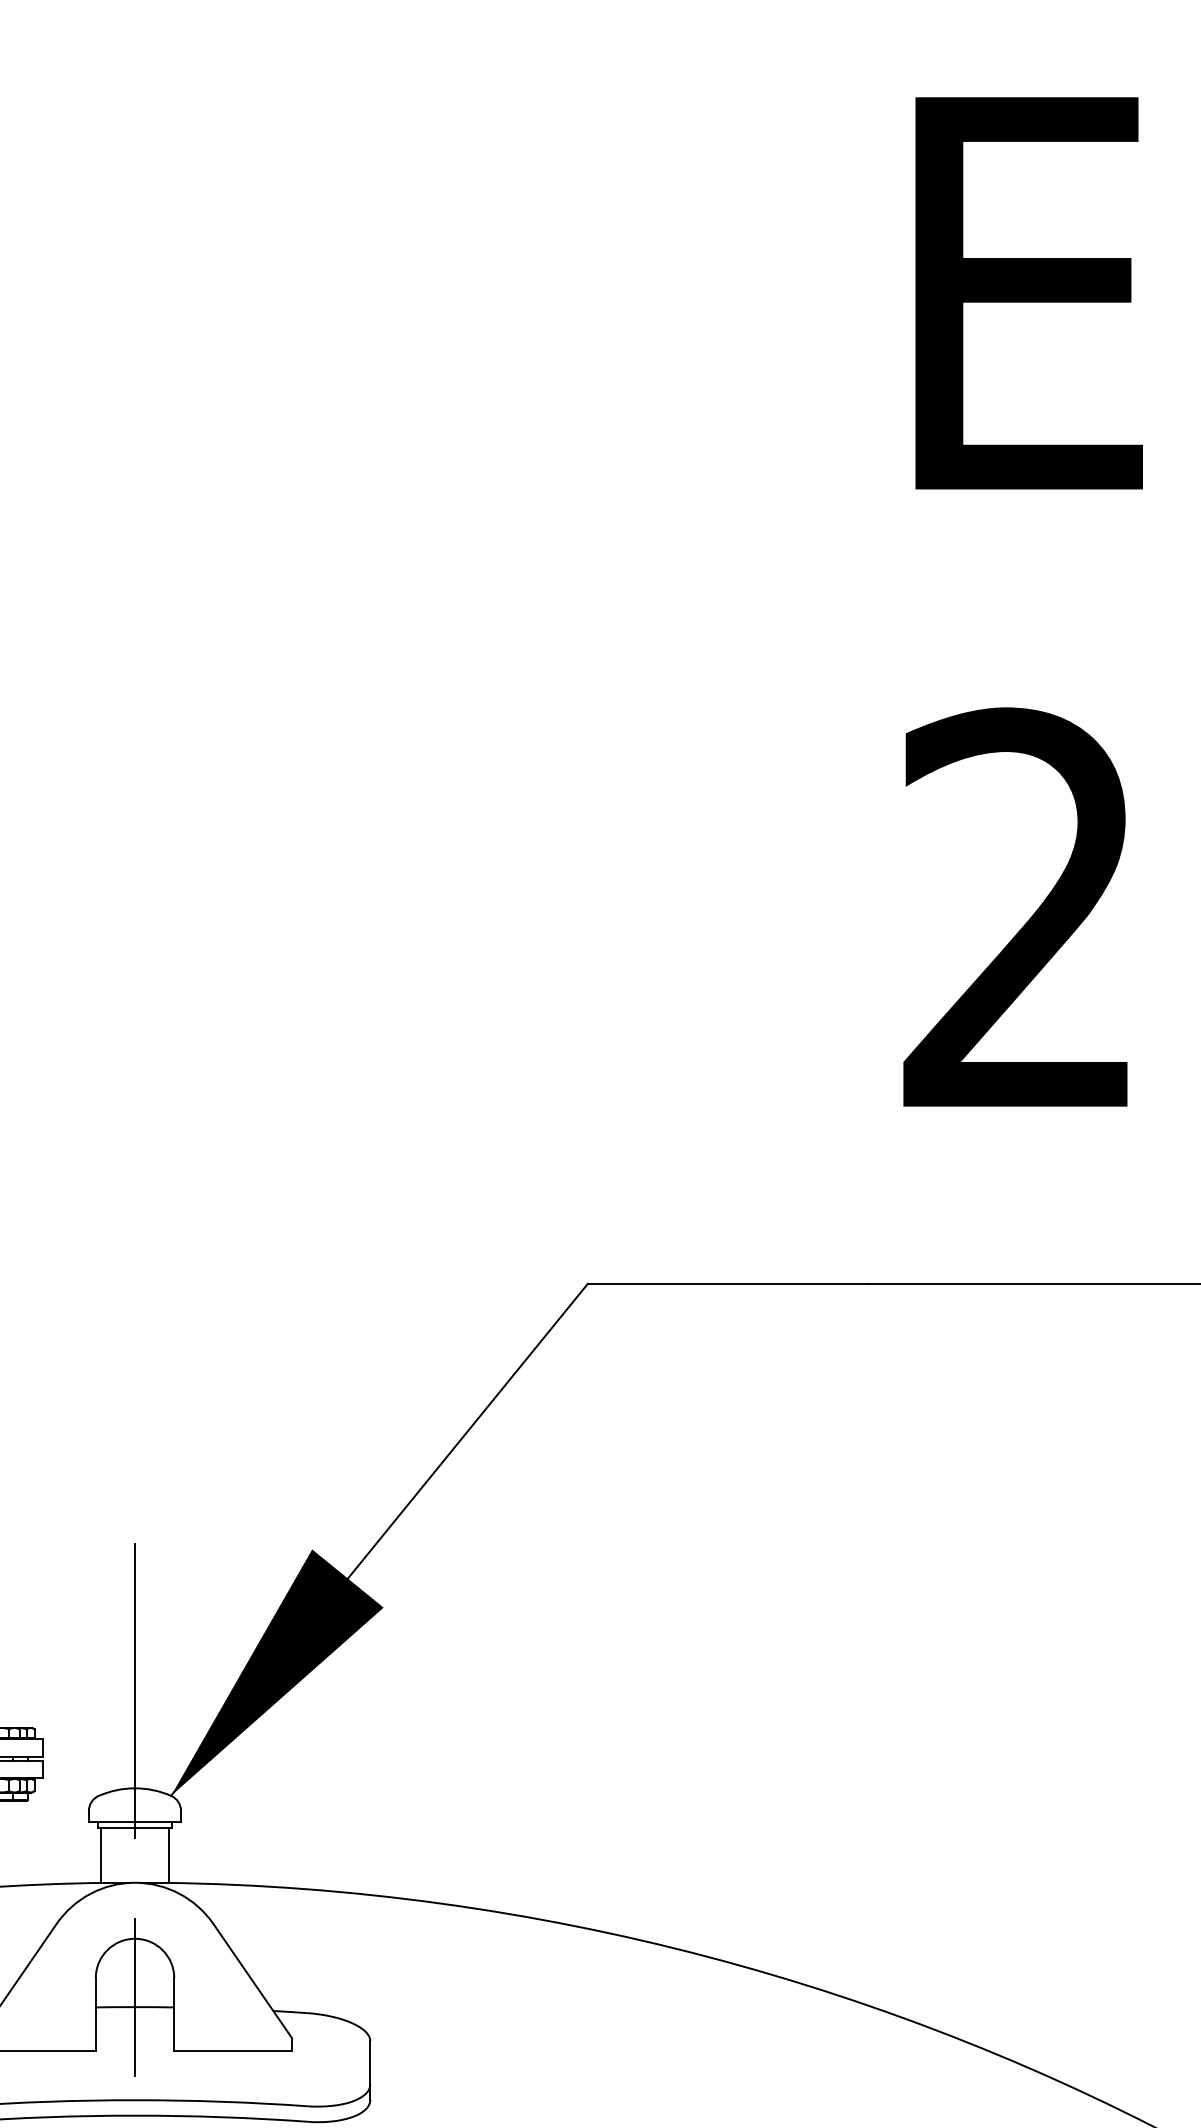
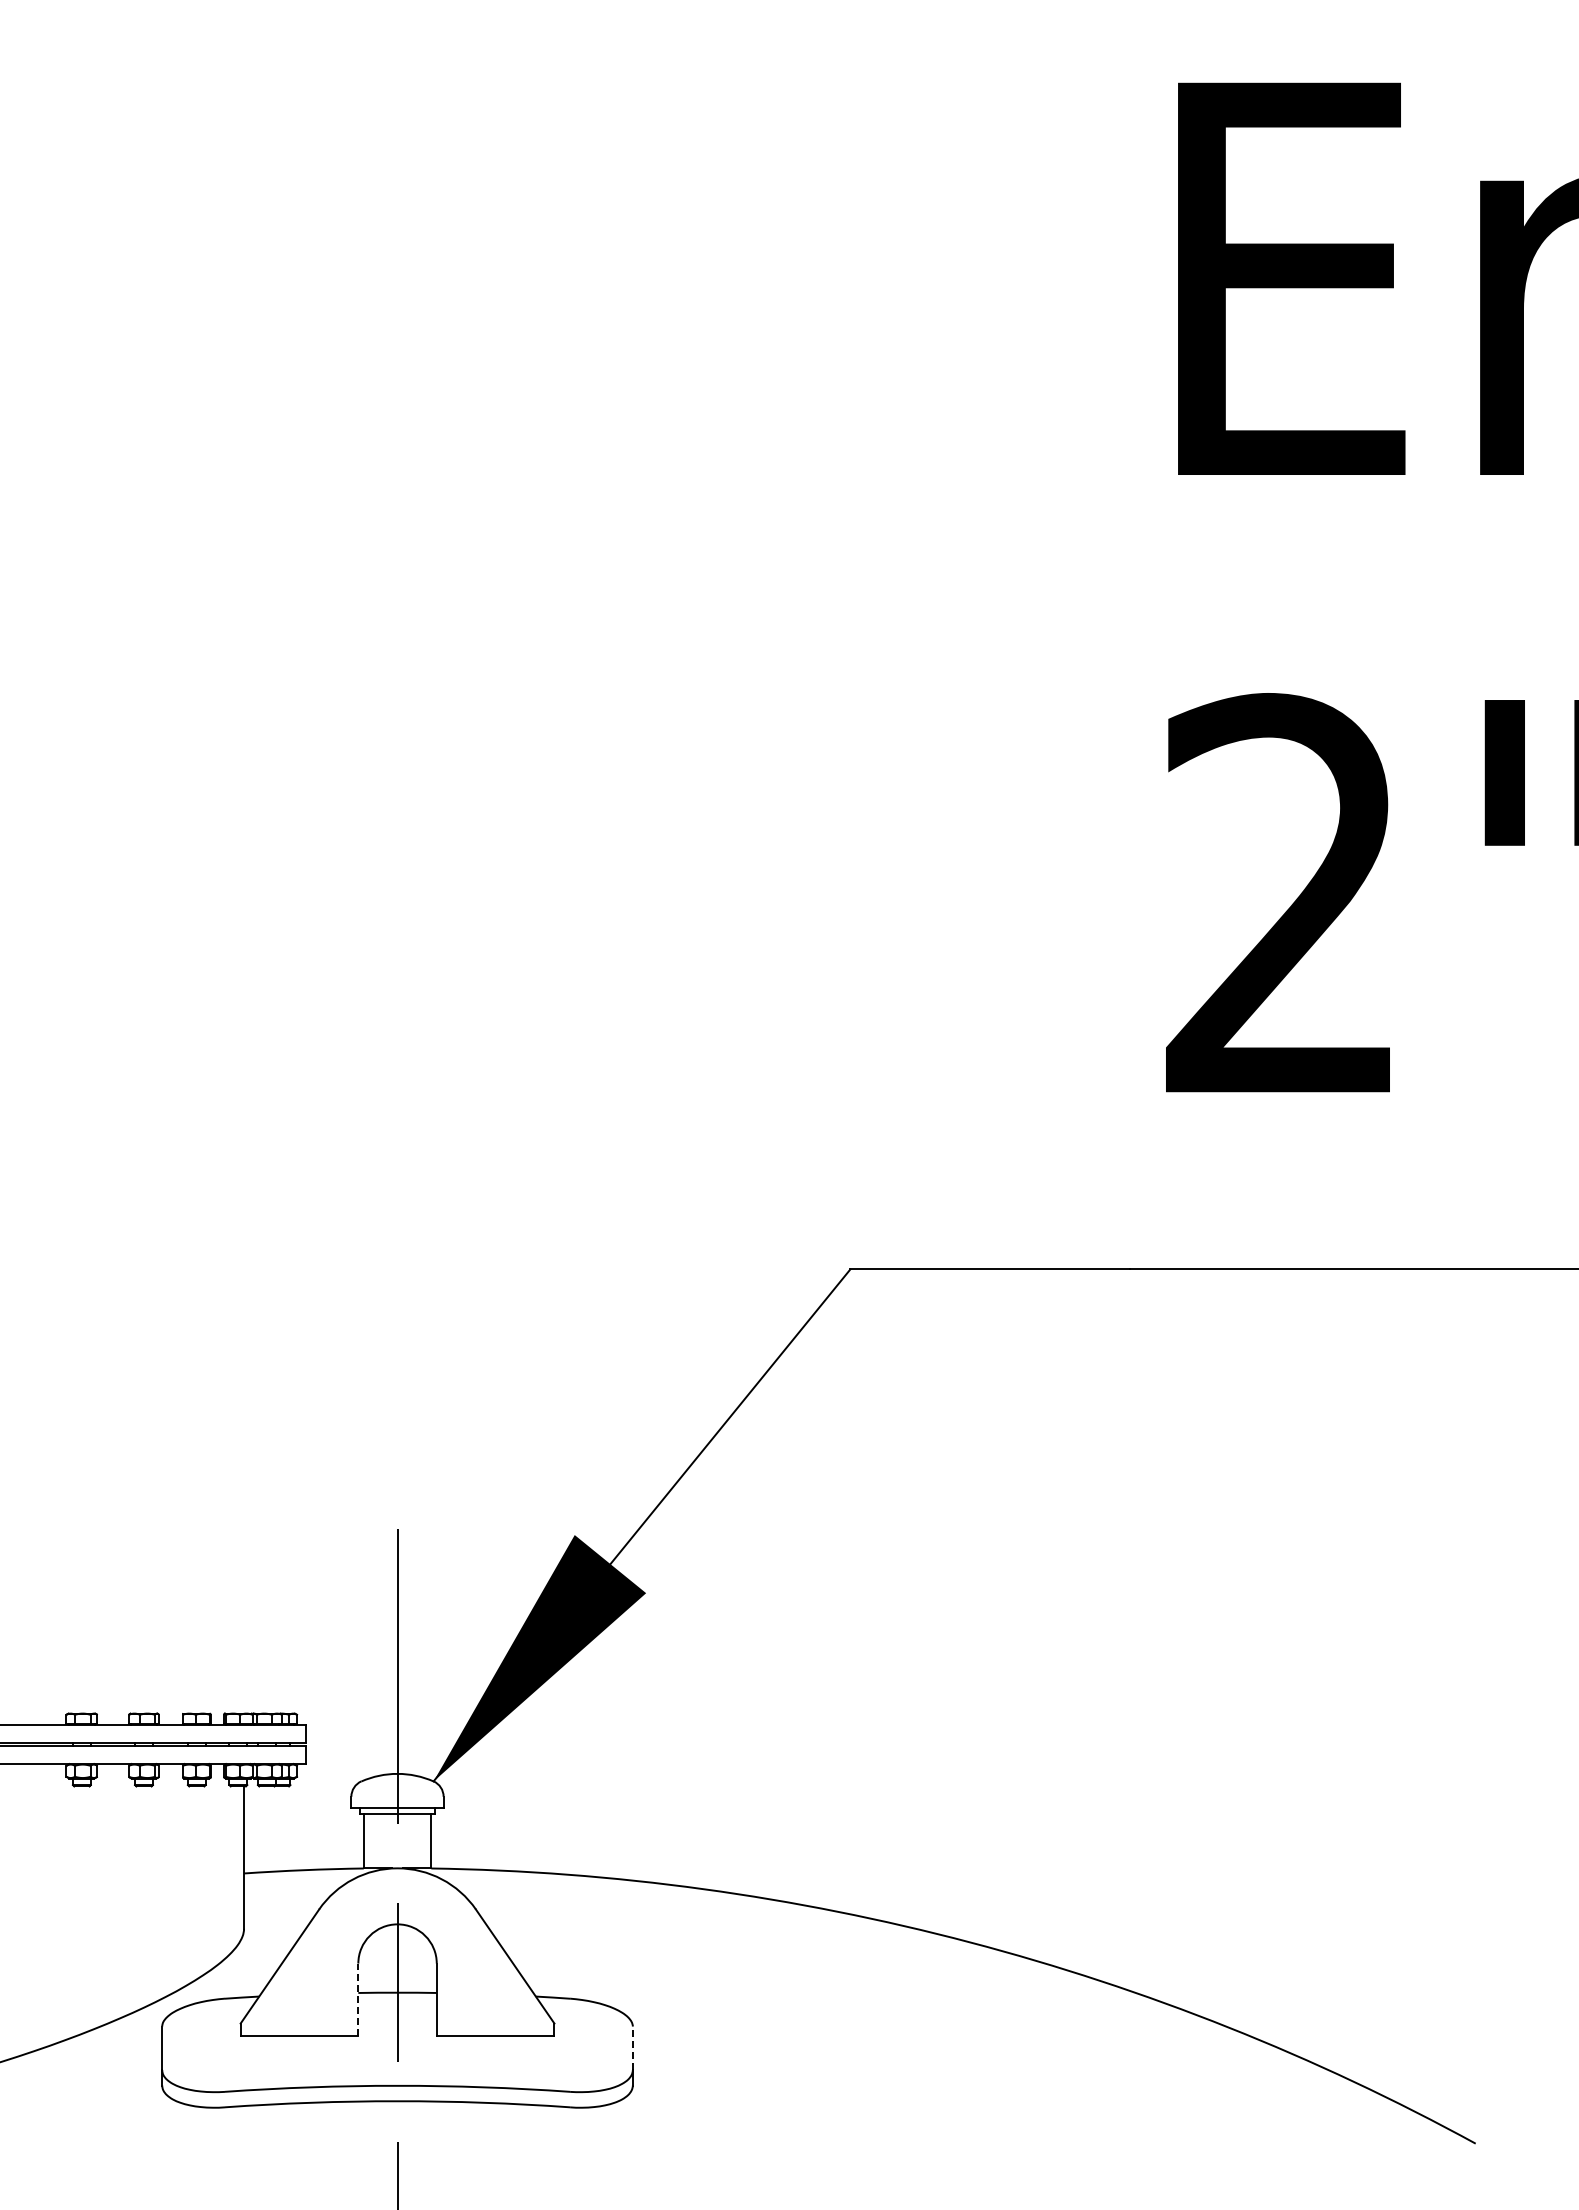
line: (95, 2013) -> (358, 1999), solid -> dashed
line: (369, 2062) -> (632, 2048), solid -> dashed

